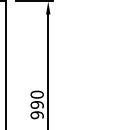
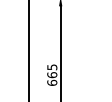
text: (37, 104) -> (52, 74), 990 -> 665

